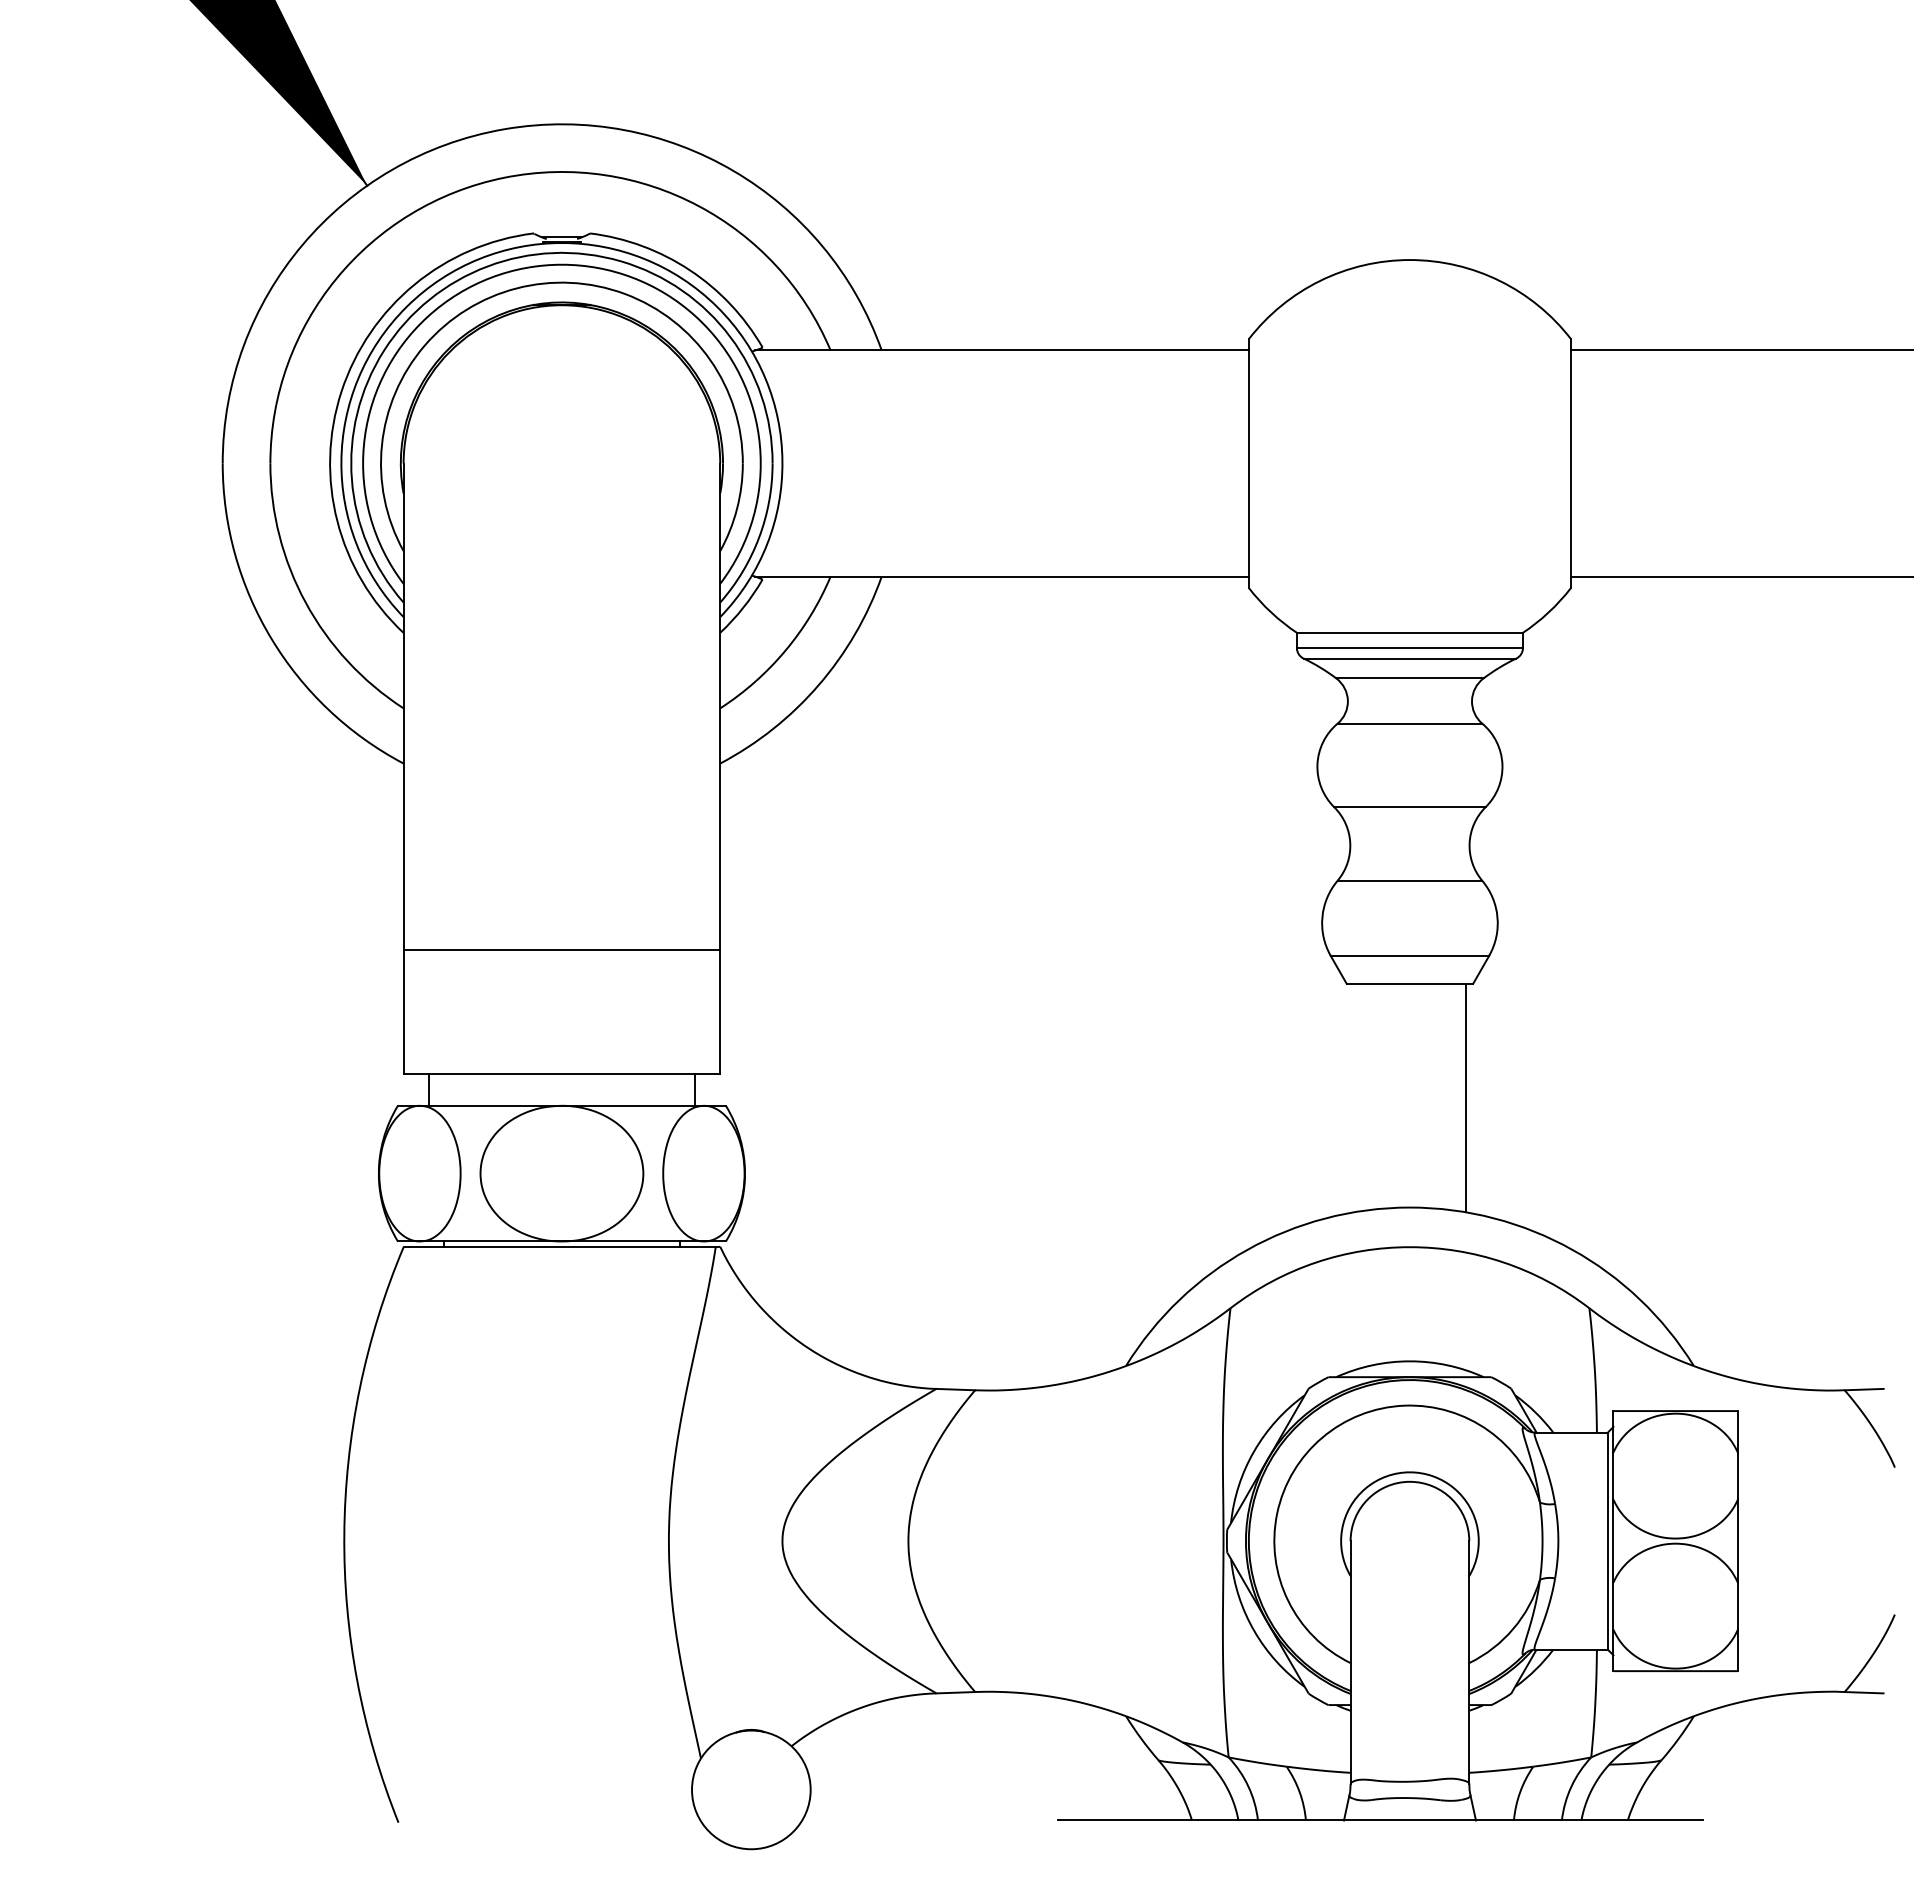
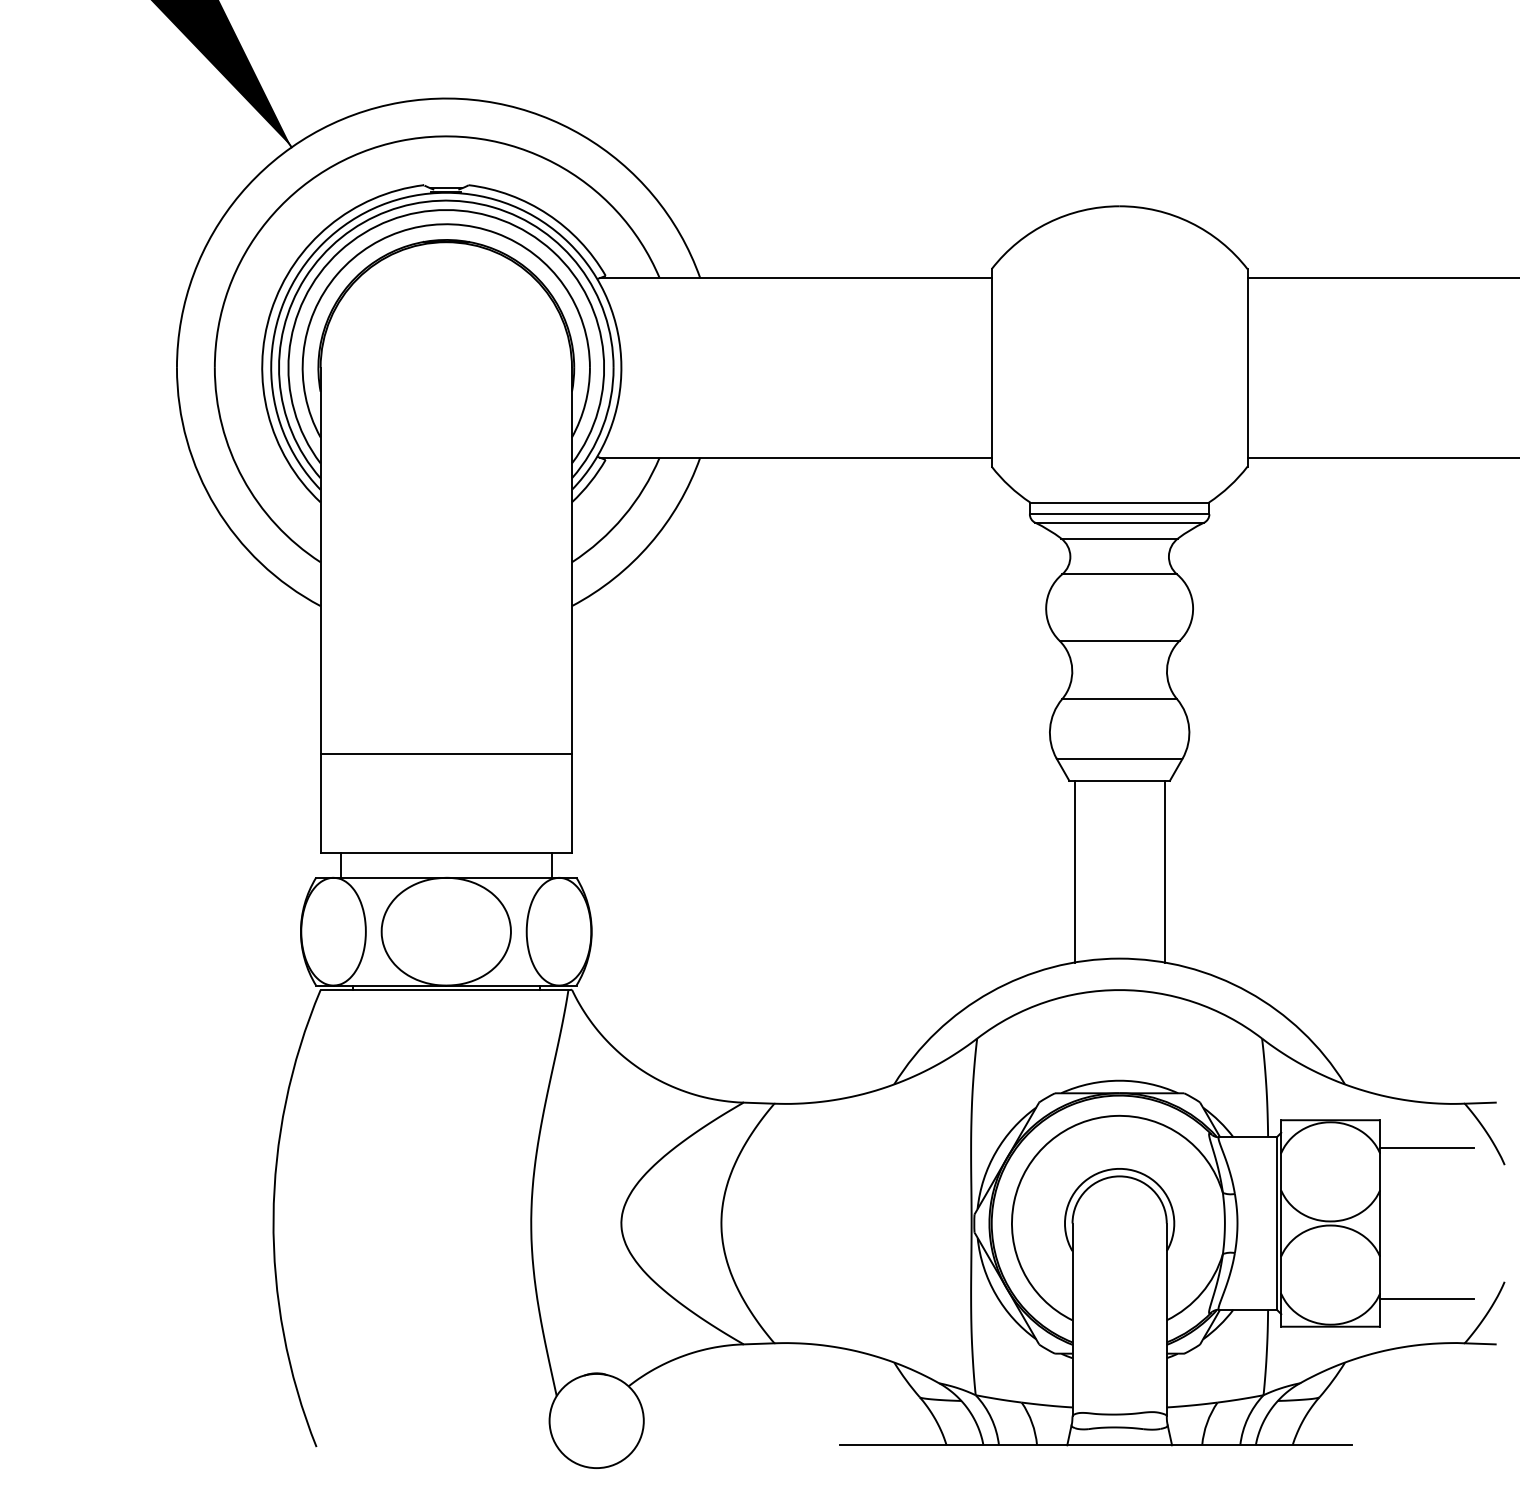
line: (1353, 1097) -> (1074, 871), added
line: (1796, 1446) -> (1426, 1148), added
line: (1796, 1636) -> (1426, 1299), added

